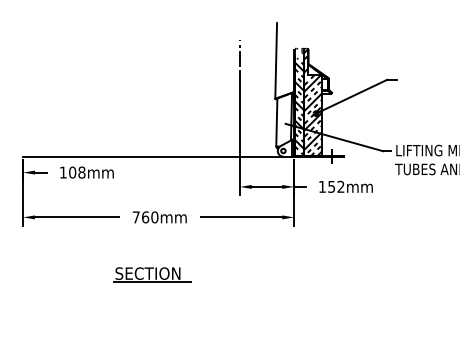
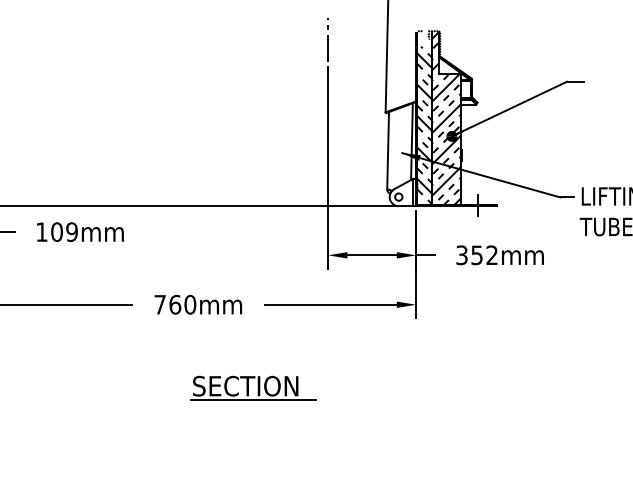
text: (81, 172) -> (71, 231), 108mm -> 109mm
text: (321, 186) -> (460, 254), 152mm -> 352mm
part: (152, 274) -> (253, 387), moved

